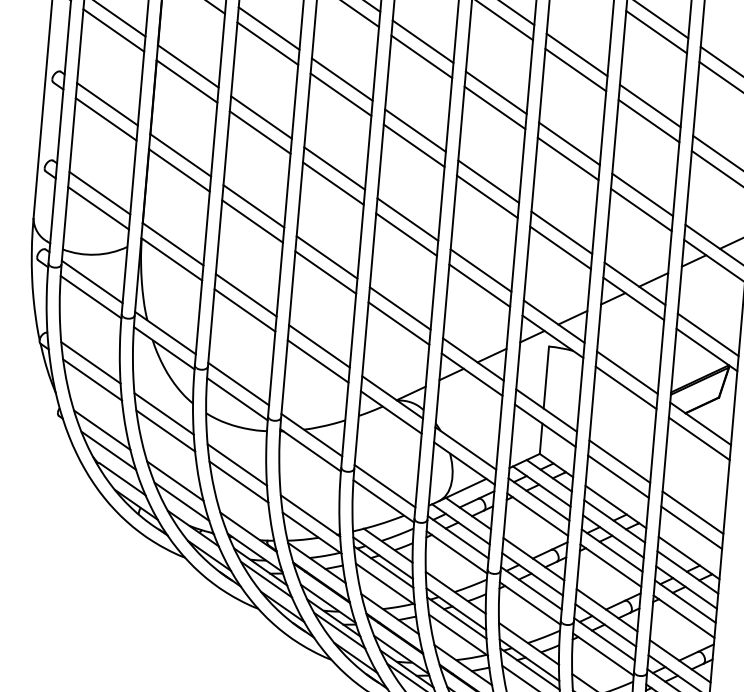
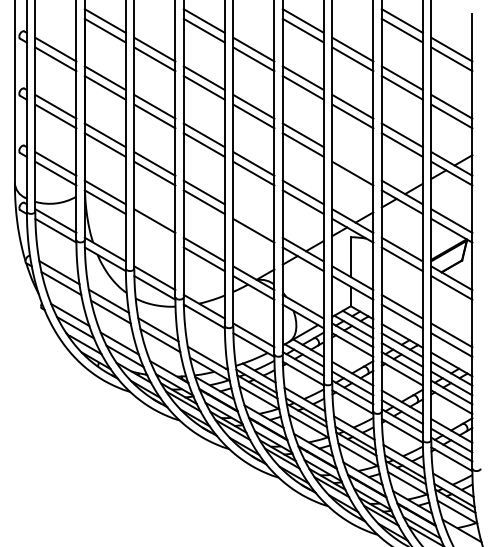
line: (561, 232) -> (352, 163), removed
line: (399, 307) -> (253, 220), removed
line: (244, 309) -> (154, 230), removed

